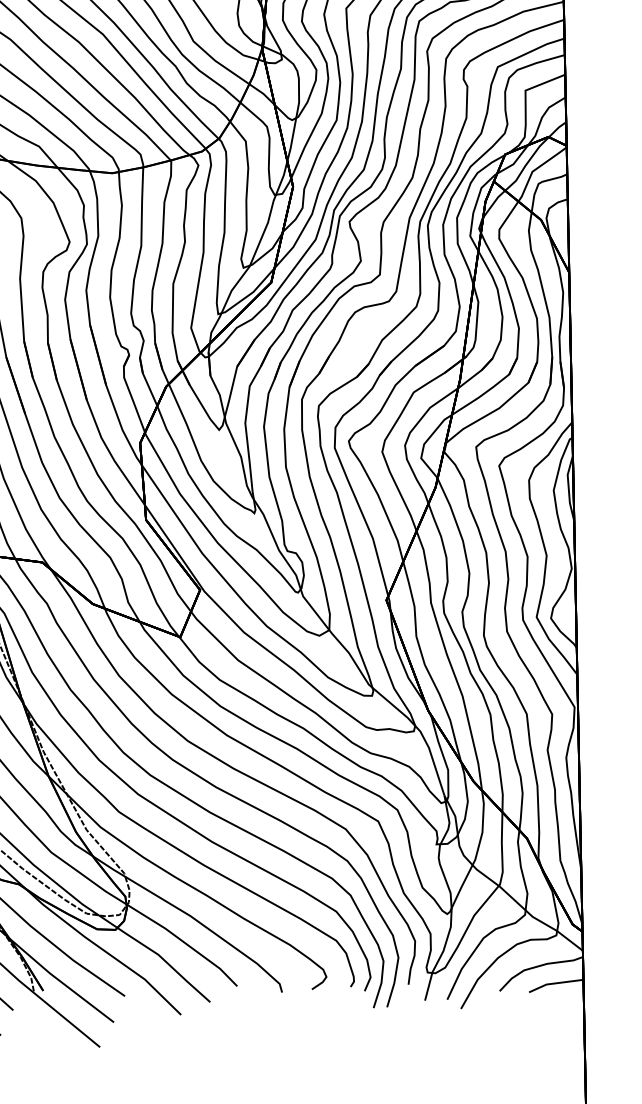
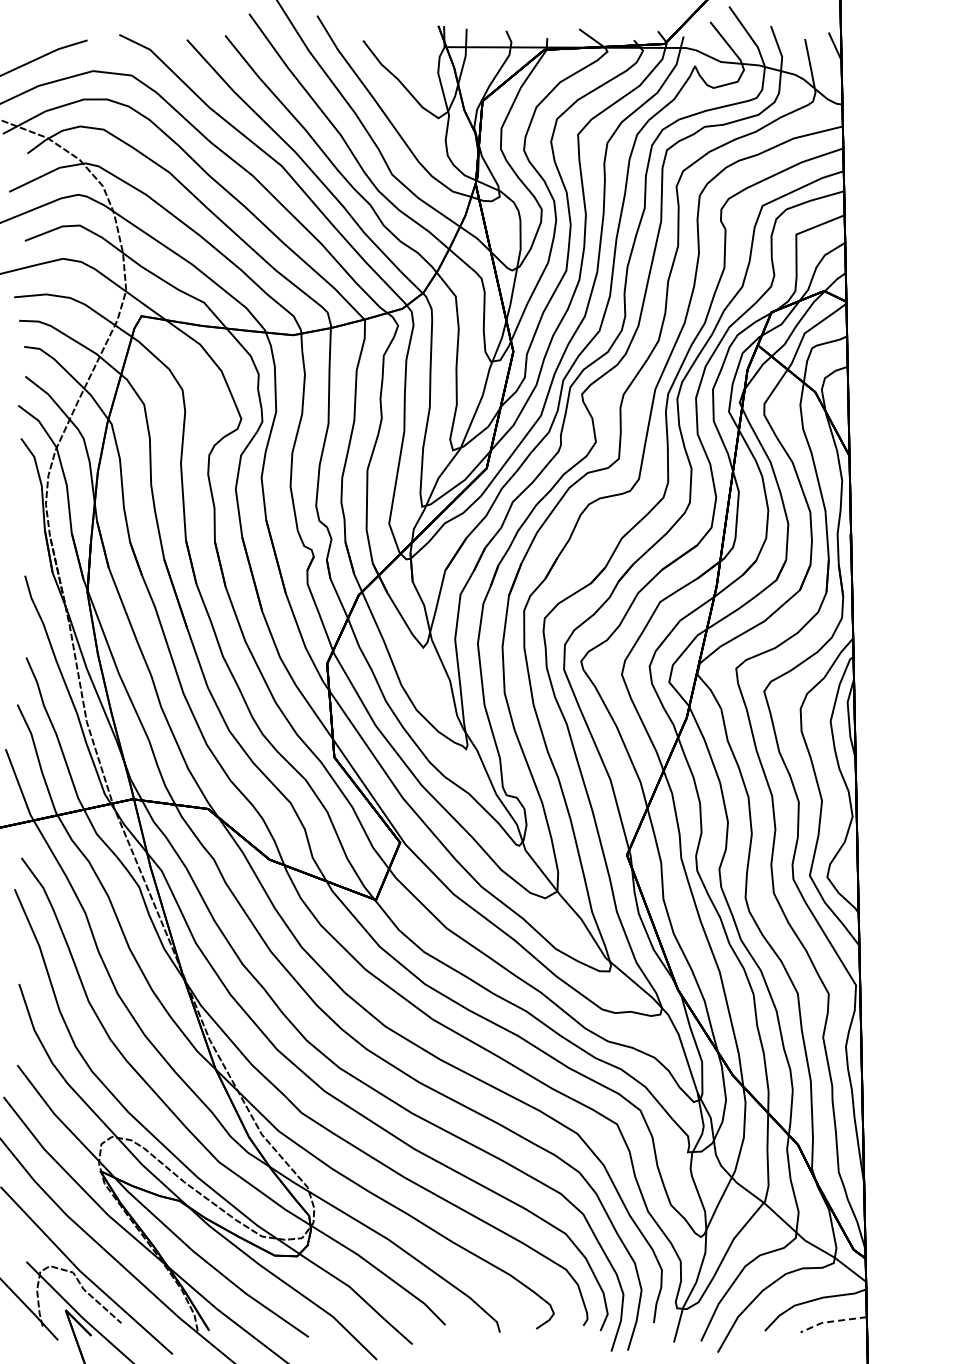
line: (554, 983) -> (831, 1321), solid -> dashed

